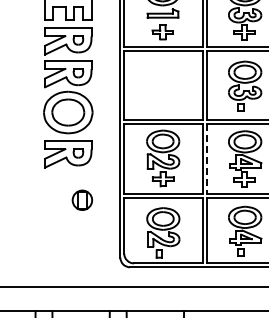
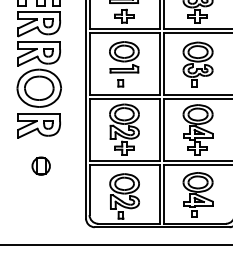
part: (162, 85) -> (123, 64), added
line: (207, 158) -> (164, 129), dashed -> solid
part: (82, 199) -> (41, 165), moved

